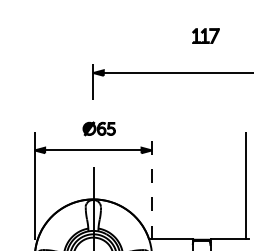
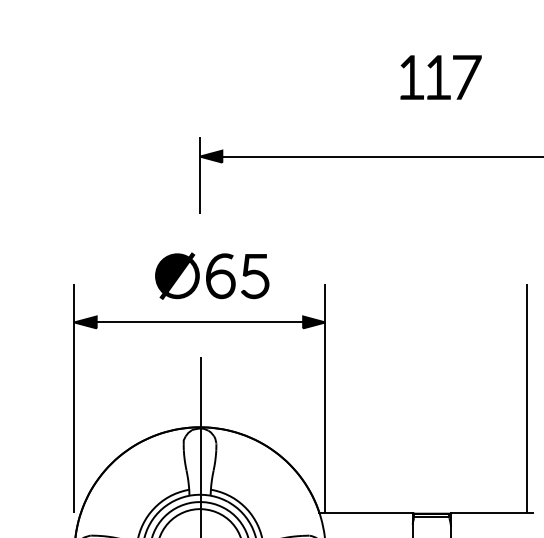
part: (205, 35) -> (440, 76), size x1.43
part: (99, 128) -> (213, 275), size x1.67
line: (151, 185) -> (324, 397), dashed -> solid

